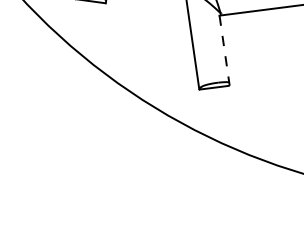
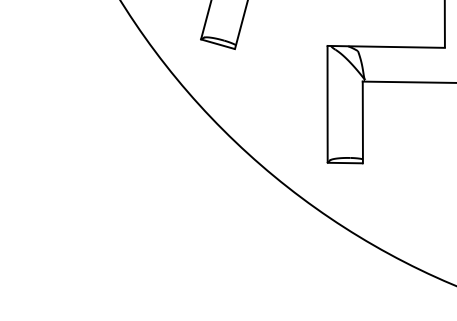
line: (224, 50) -> (362, 122), dashed -> solid

